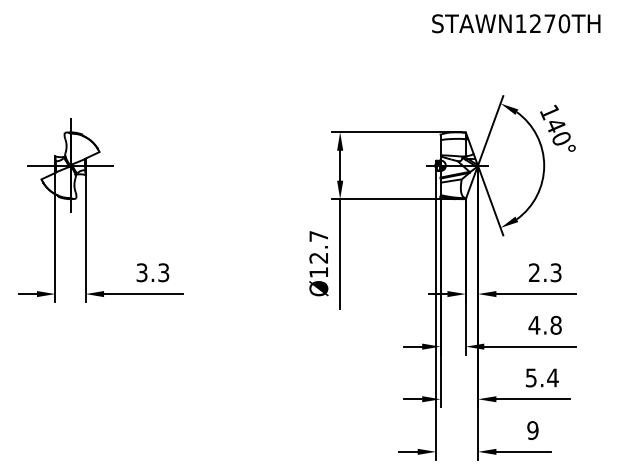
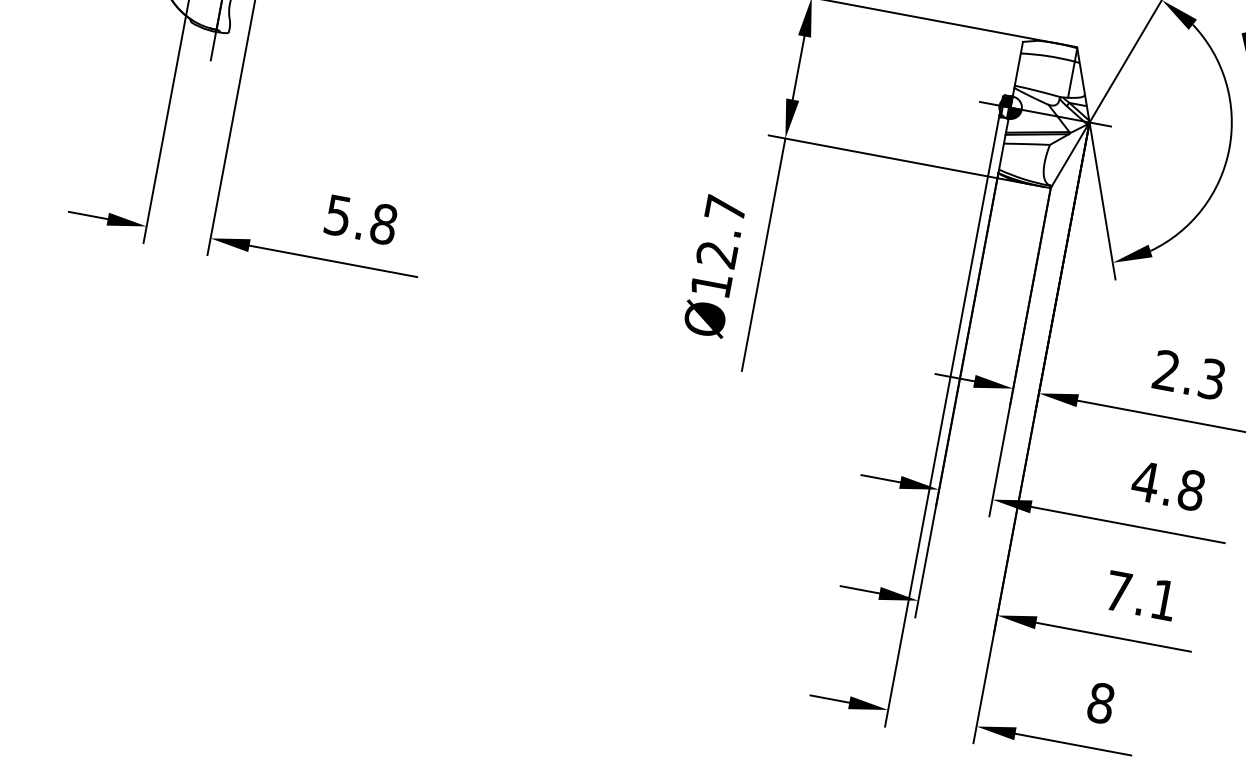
text: (153, 272) -> (362, 219), 3.3 -> 5.8
text: (542, 377) -> (1142, 595), 5.4 -> 7.1
text: (532, 430) -> (1100, 702), 9 -> 8

